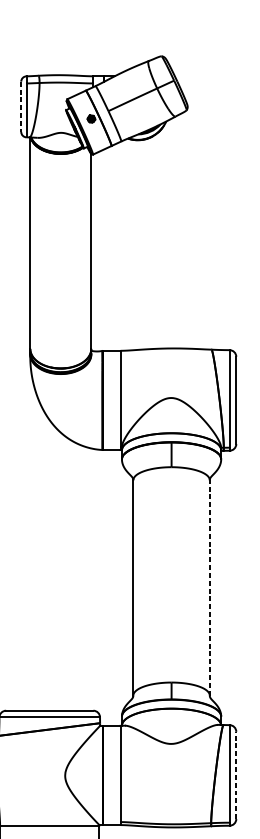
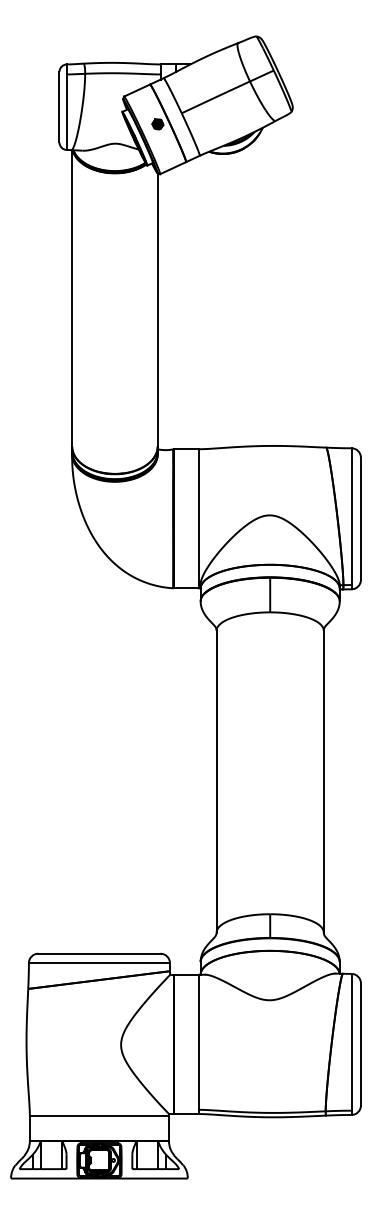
line: (21, 107) -> (59, 107), dashed -> solid
line: (209, 587) -> (323, 781), dashed -> solid
line: (235, 774) -> (360, 1043), dashed -> solid

